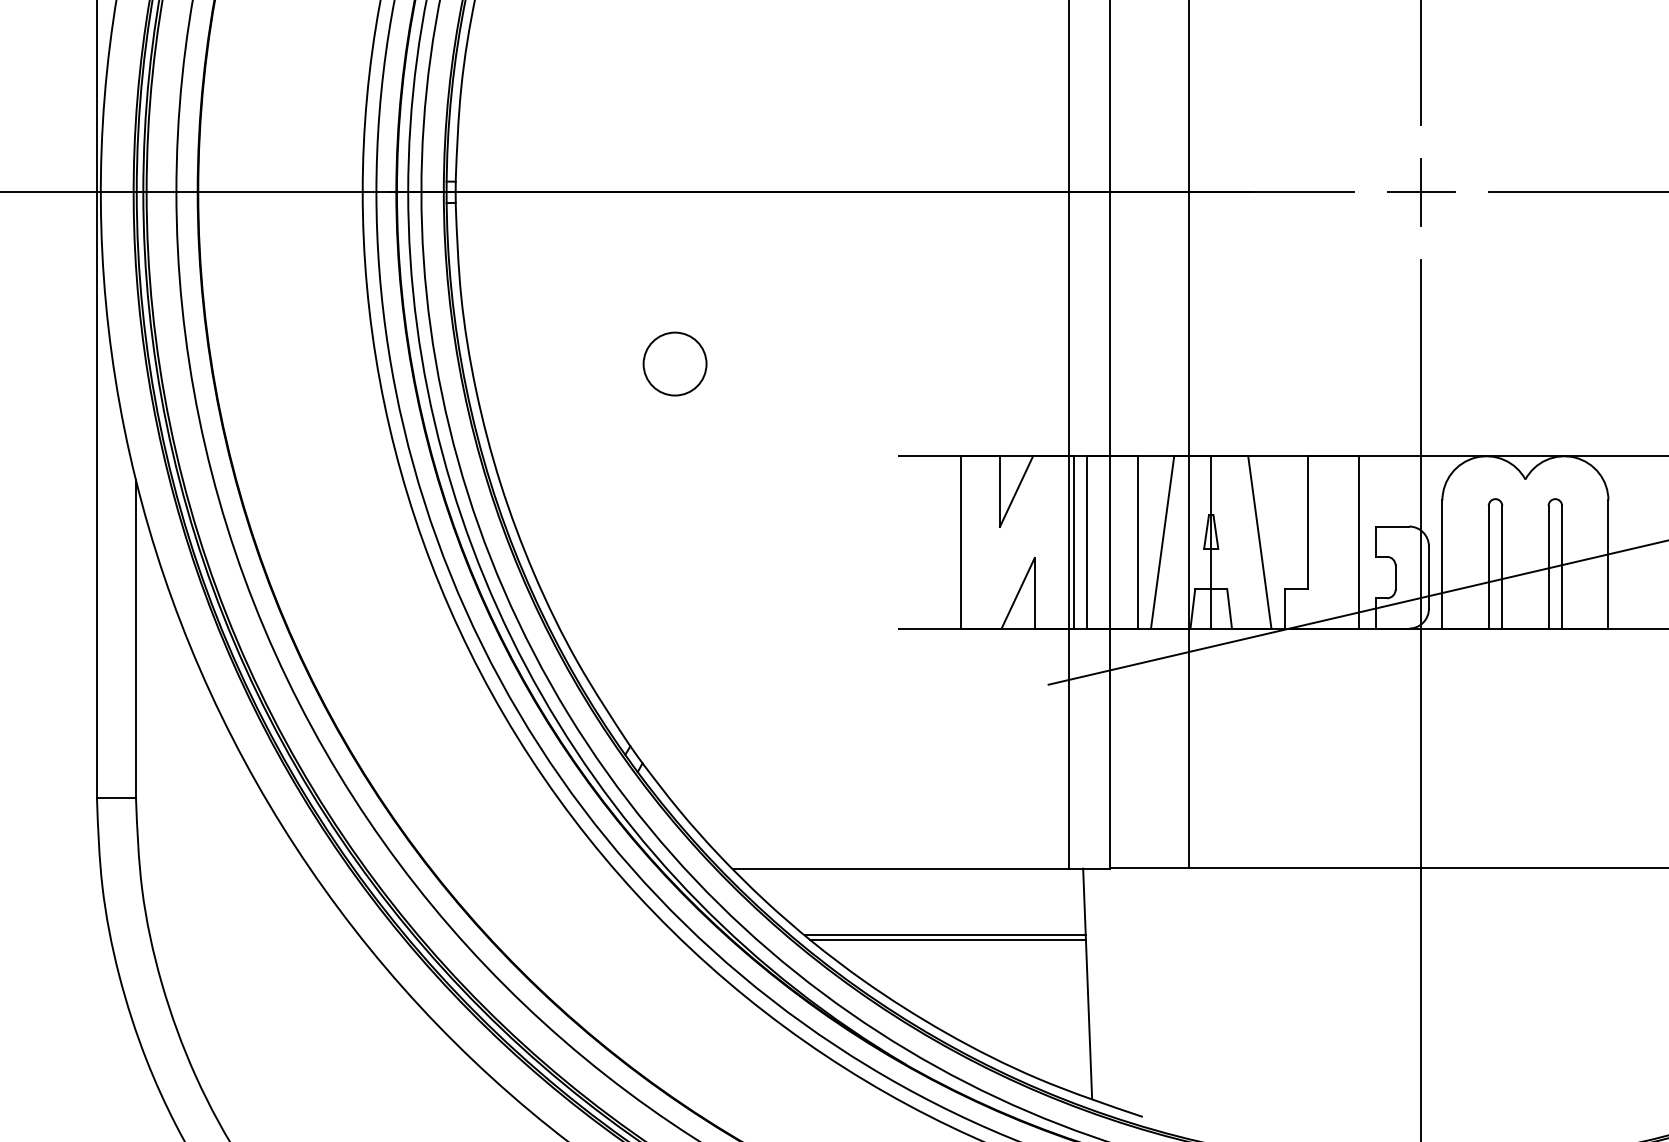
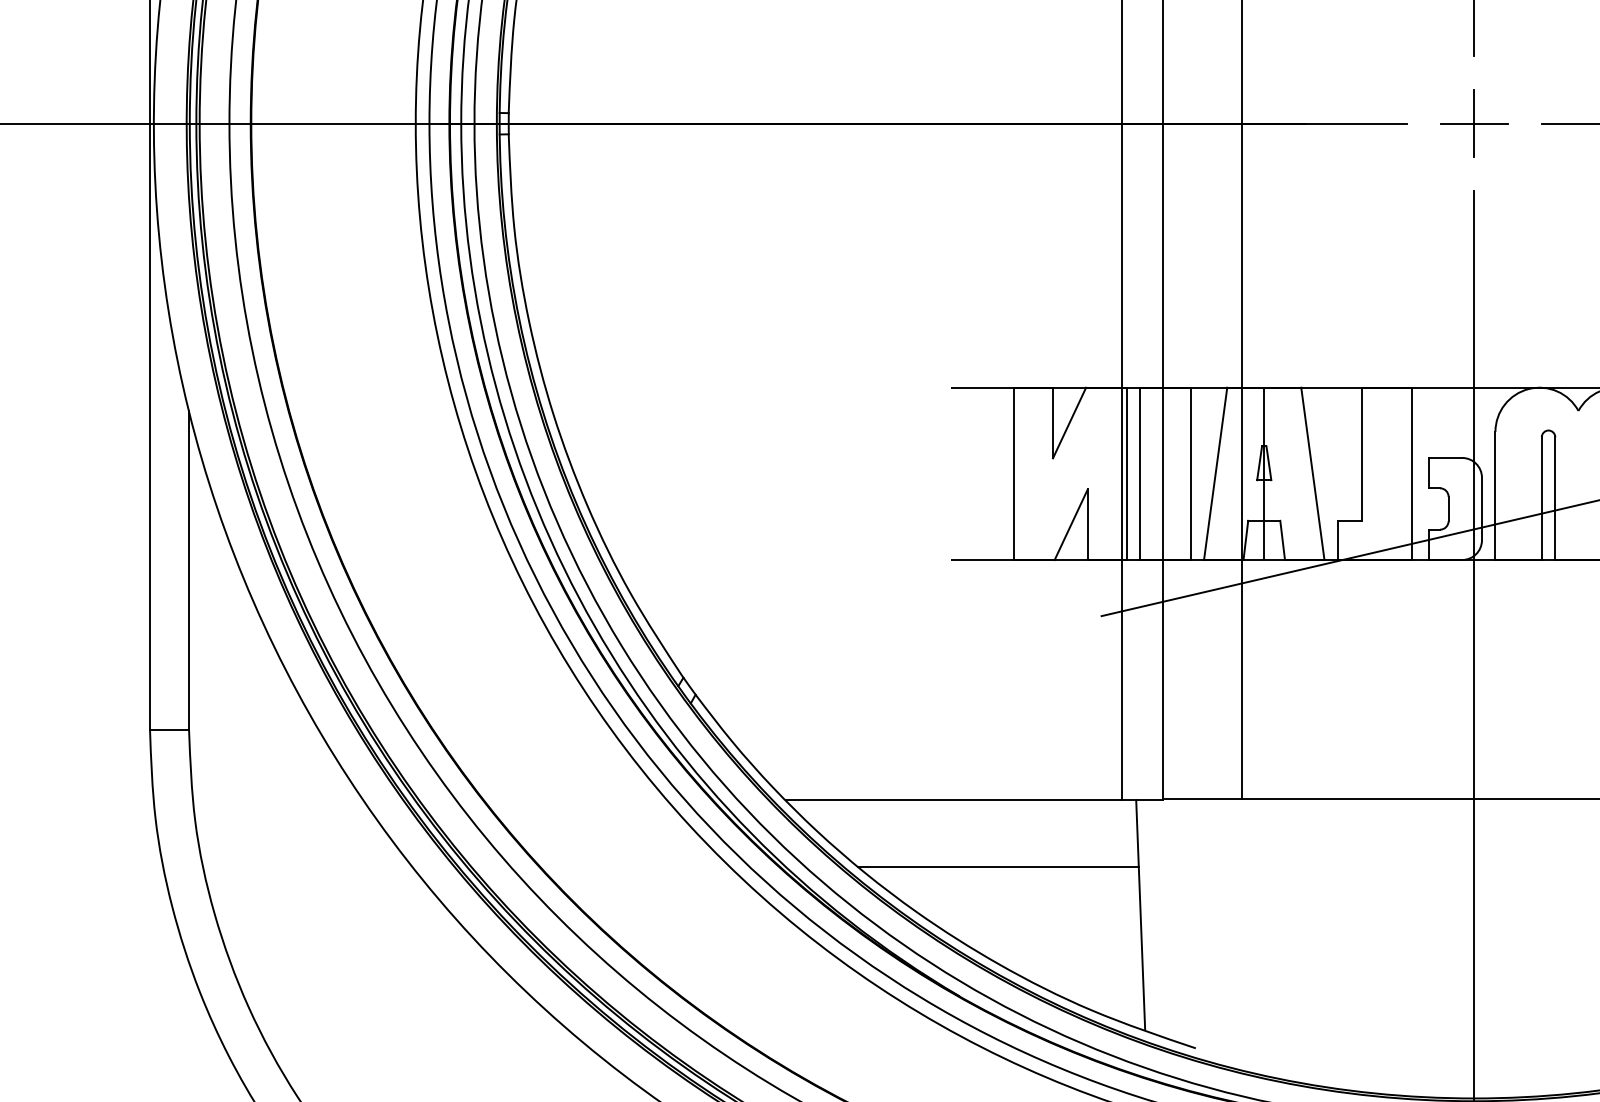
circle: (674, 363) -> (727, 294), removed
line: (947, 939) -> (1000, 870), removed

